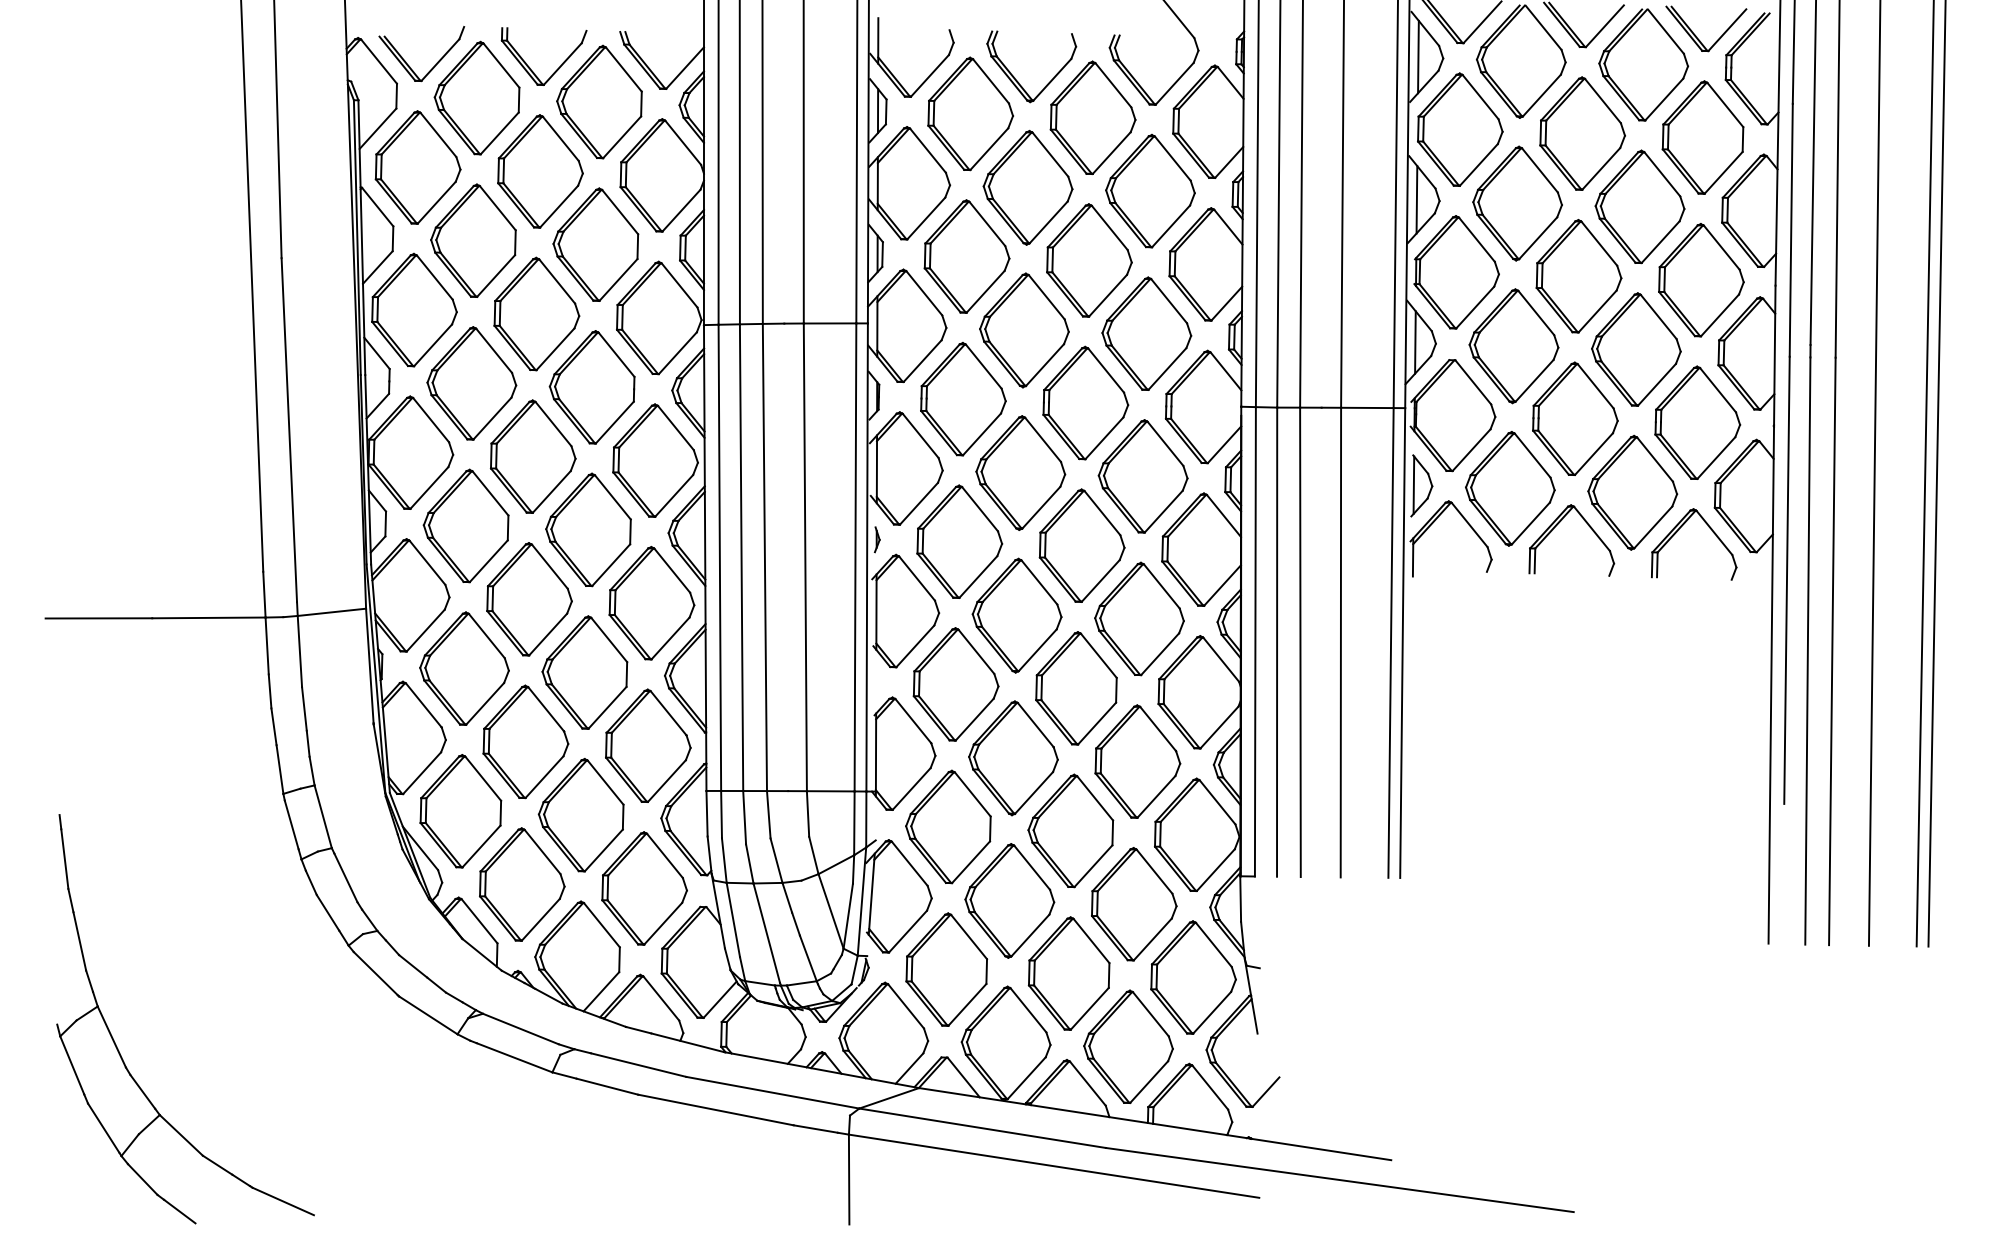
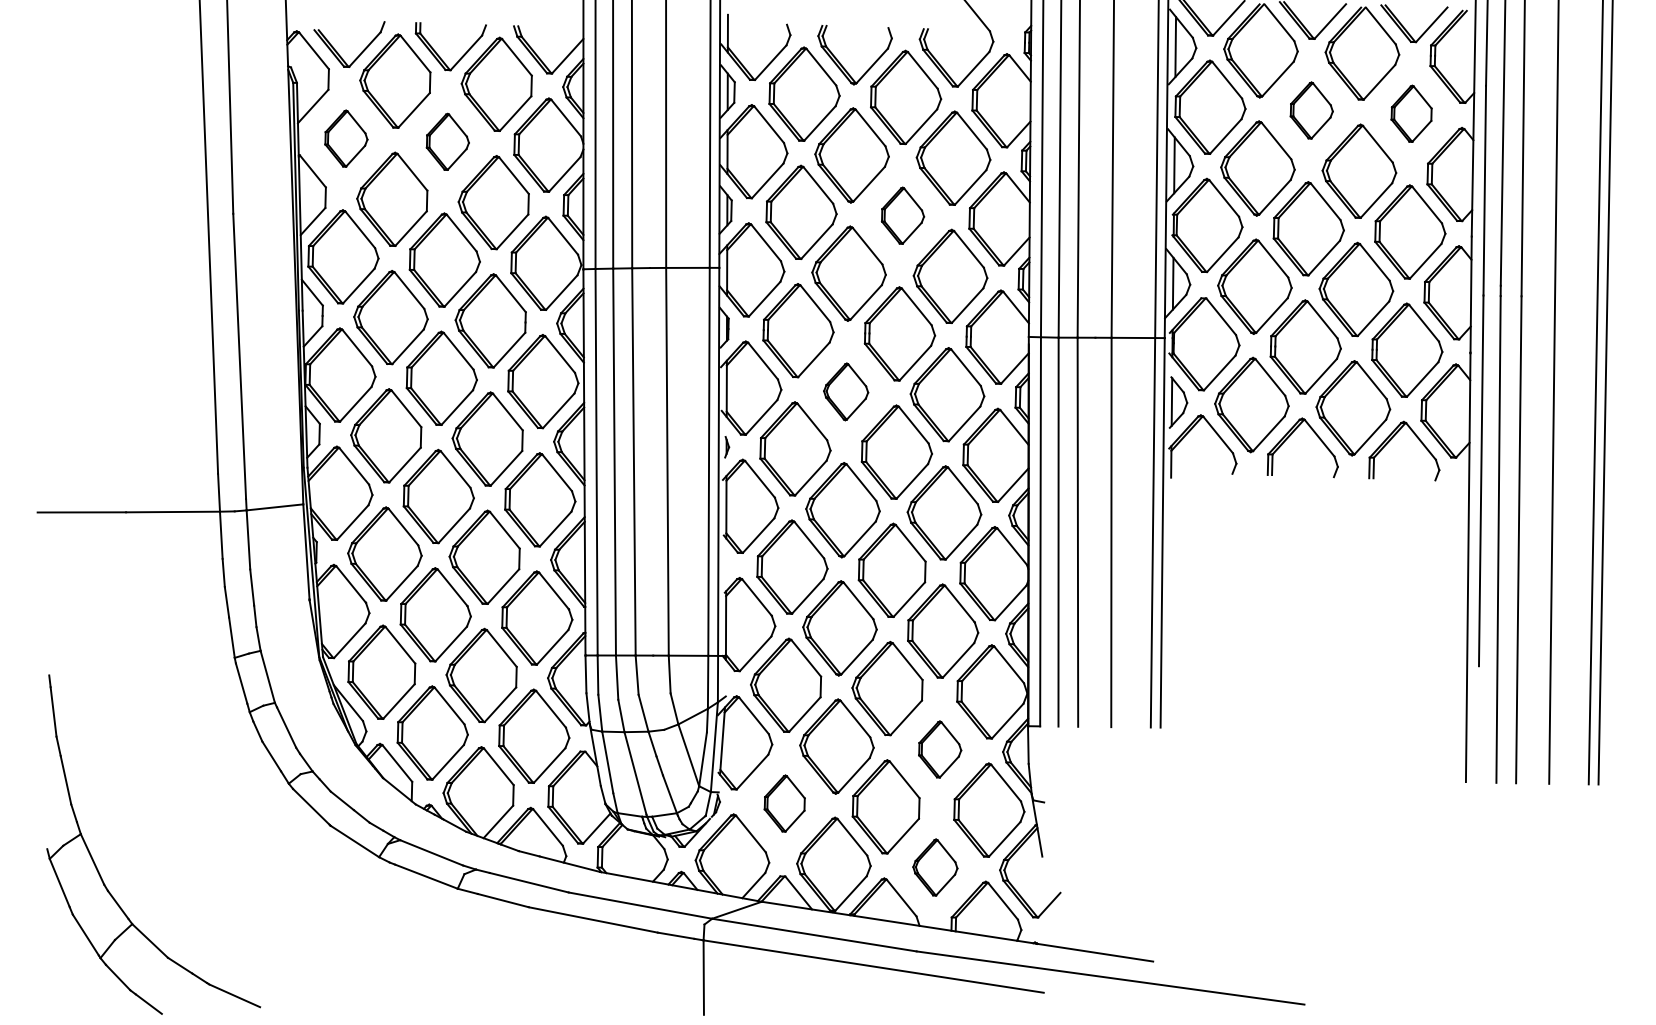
part: (1582, 133) -> (1311, 110), size x0.6
part: (1702, 137) -> (1411, 113), size x0.6
part: (417, 167) -> (345, 138), size x0.6
part: (540, 171) -> (447, 141), size x0.6
part: (1089, 260) -> (903, 215), size x0.6
part: (1020, 472) -> (845, 391), size x0.6
part: (1134, 904) -> (940, 749), size x0.6
part: (946, 969) -> (784, 803), size x0.6
part: (1128, 1046) -> (935, 867), size x0.6

